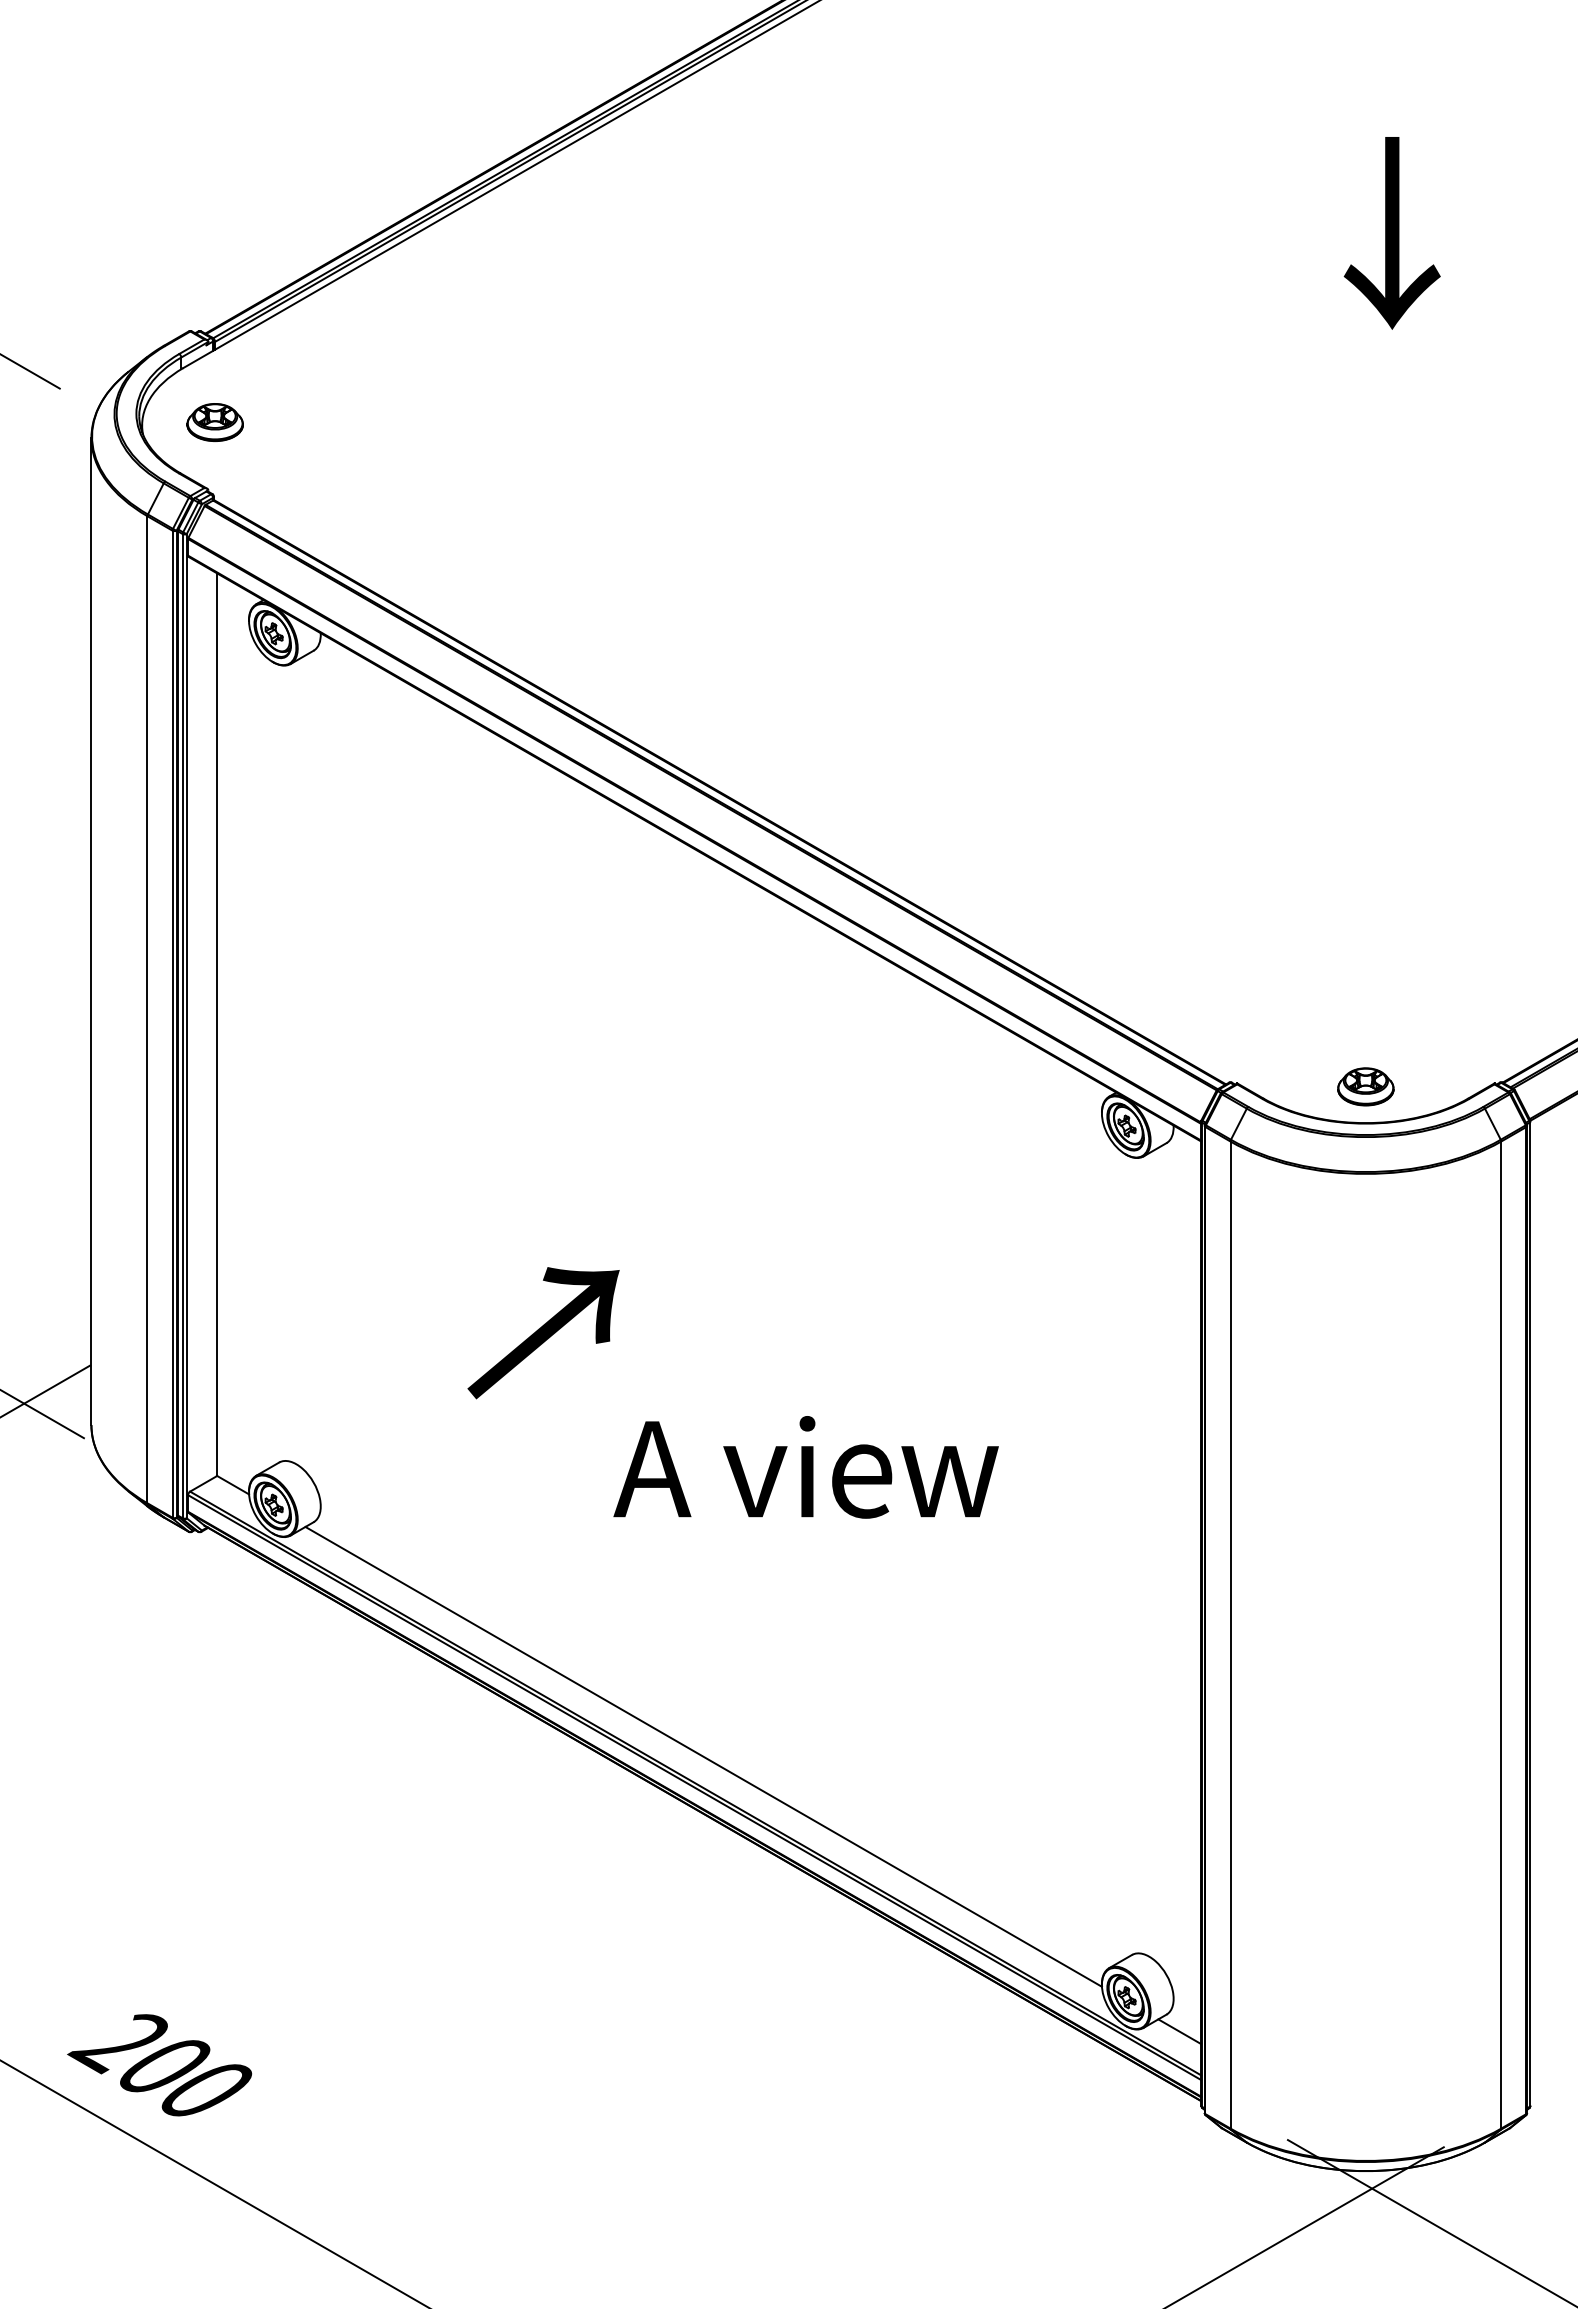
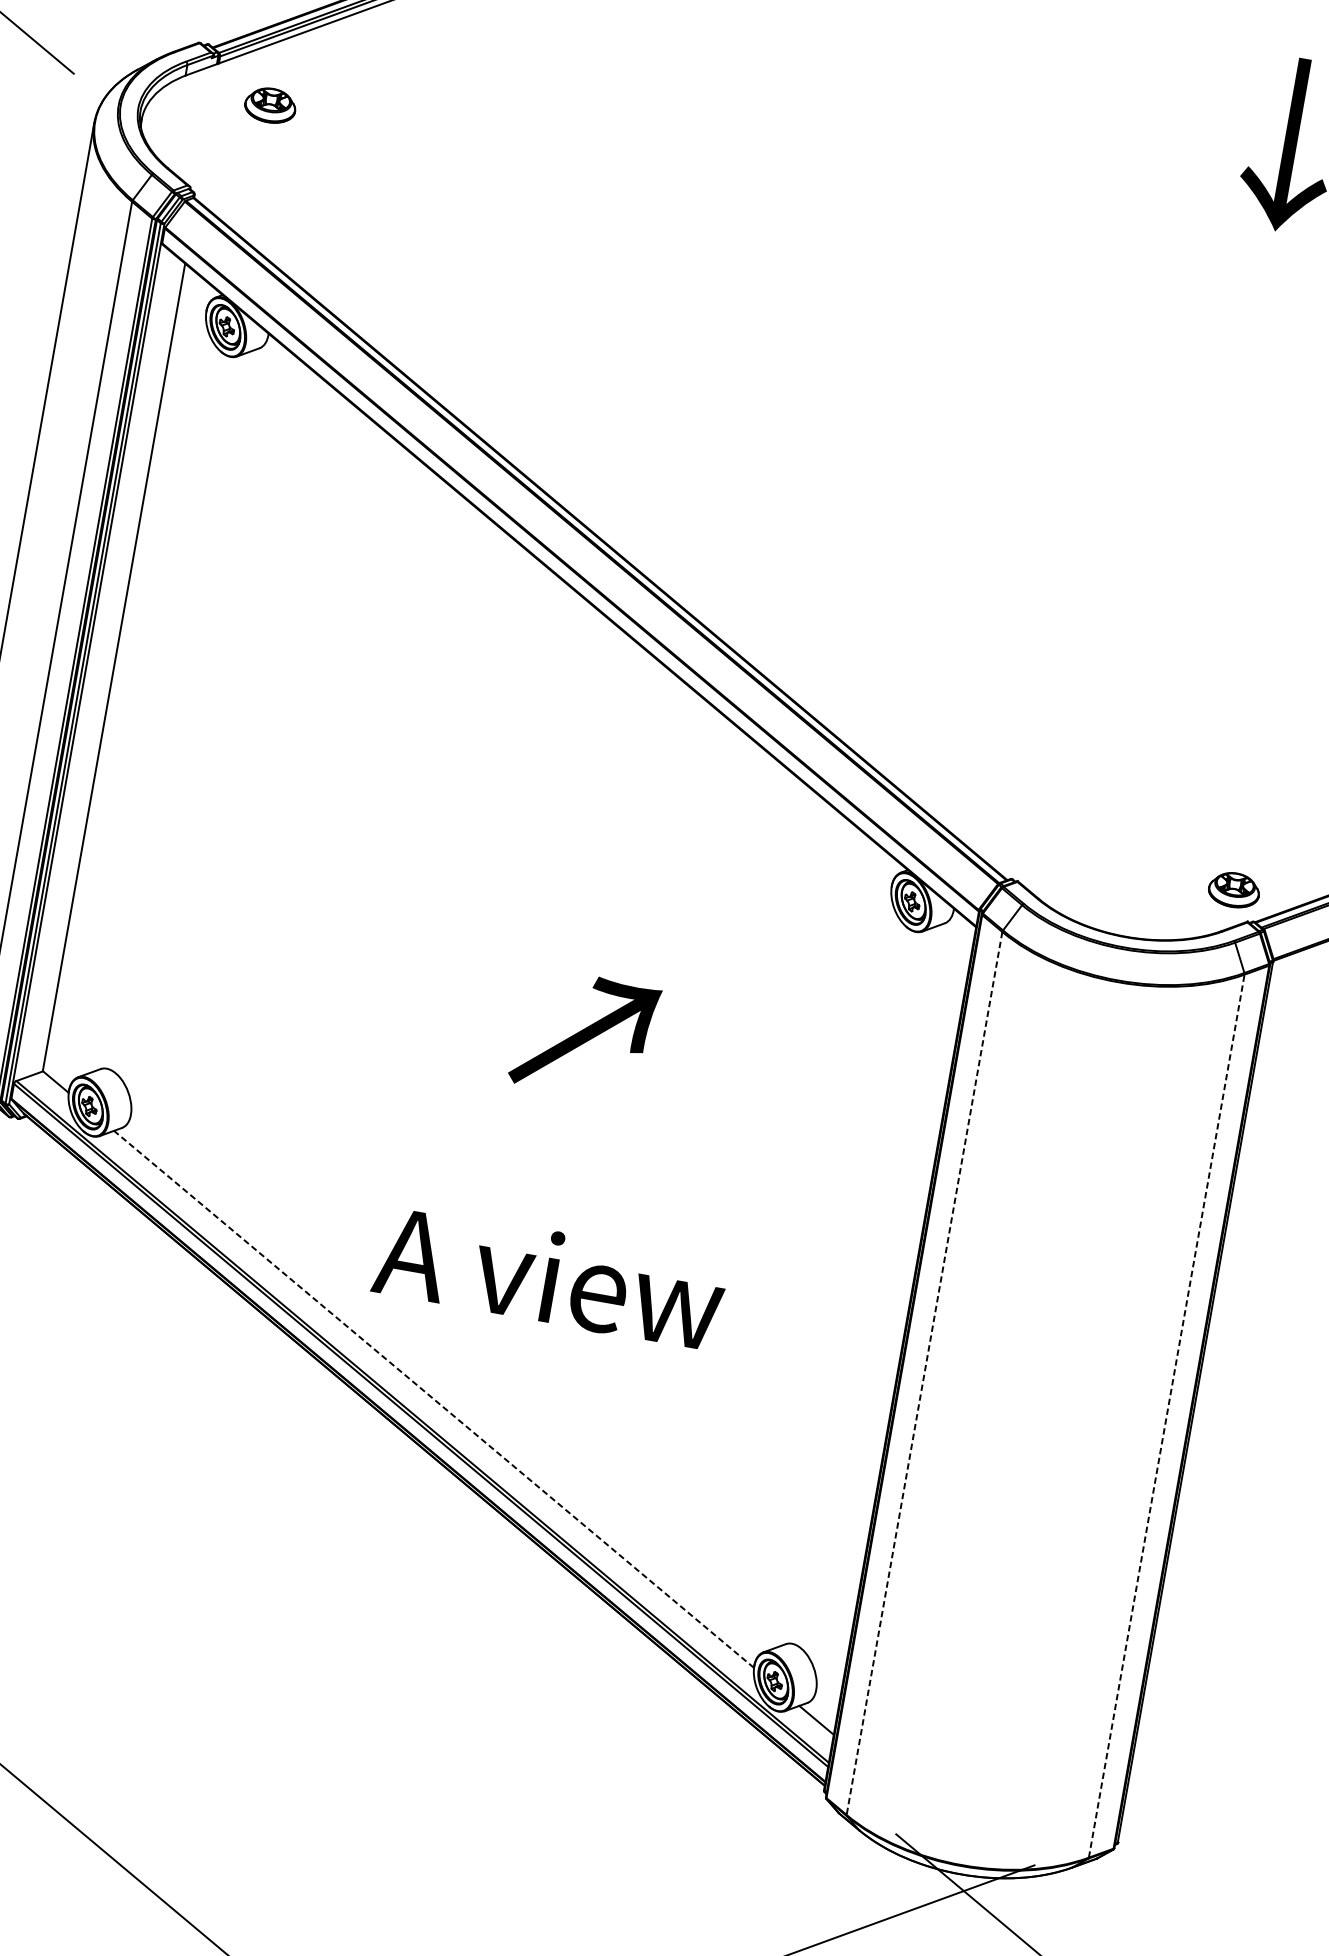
part: (214, 422) -> (269, 105), moved
part: (1365, 1086) -> (1233, 889), moved
text: (543, 1333) -> (584, 1035), moved
text: (805, 1467) -> (549, 1277), moved
line: (1230, 1635) -> (924, 1373), solid -> dashed
line: (1501, 1635) -> (1166, 1416), solid -> dashed
line: (703, 1756) -> (433, 1398), solid -> dashed

